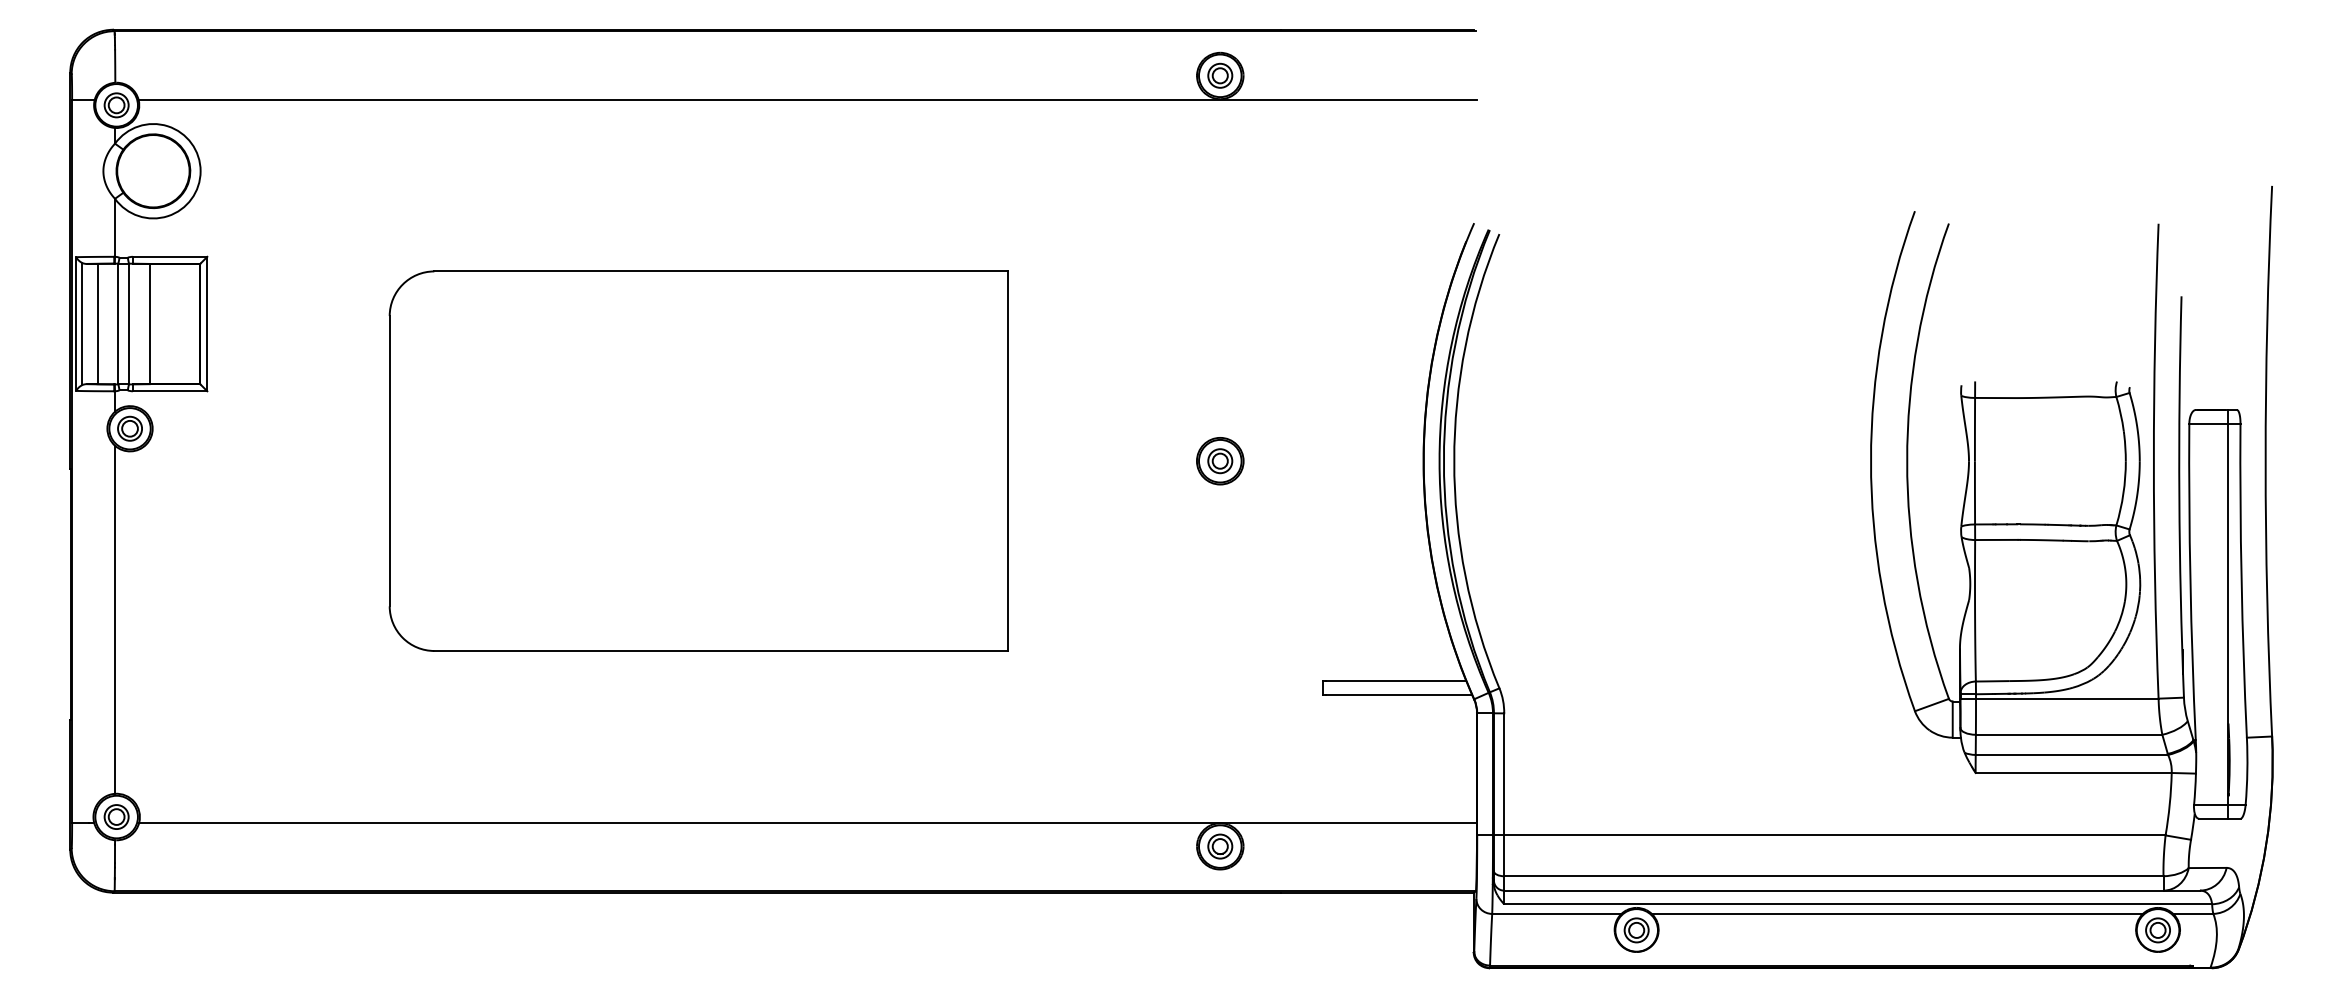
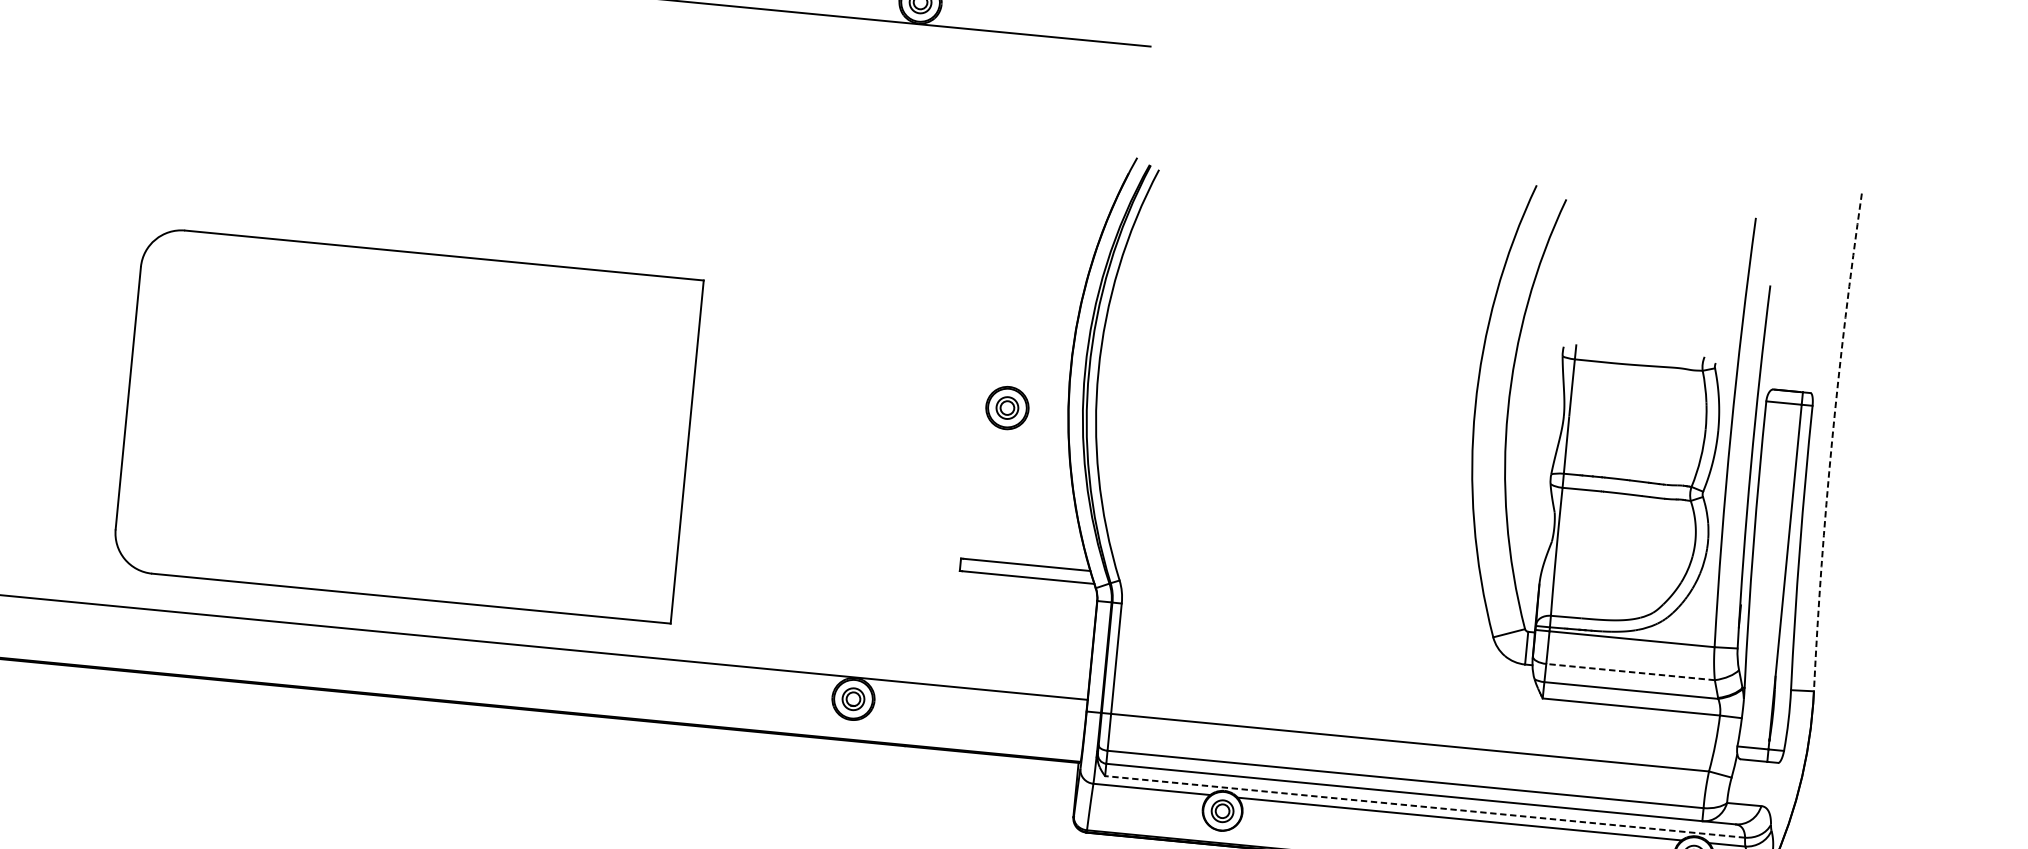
part: (698, 460) -> (407, 424), moved
part: (1220, 461) -> (1007, 408), moved
arc: (2265, 461) -> (1831, 442), solid -> dashed
line: (2068, 734) -> (1630, 671), solid -> dashed
line: (1858, 904) -> (1425, 807), solid -> dashed

